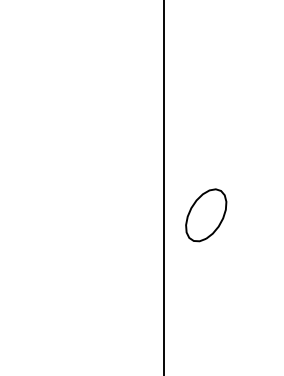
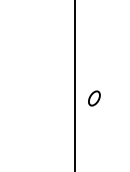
part: (206, 215) -> (94, 98), size x0.6

